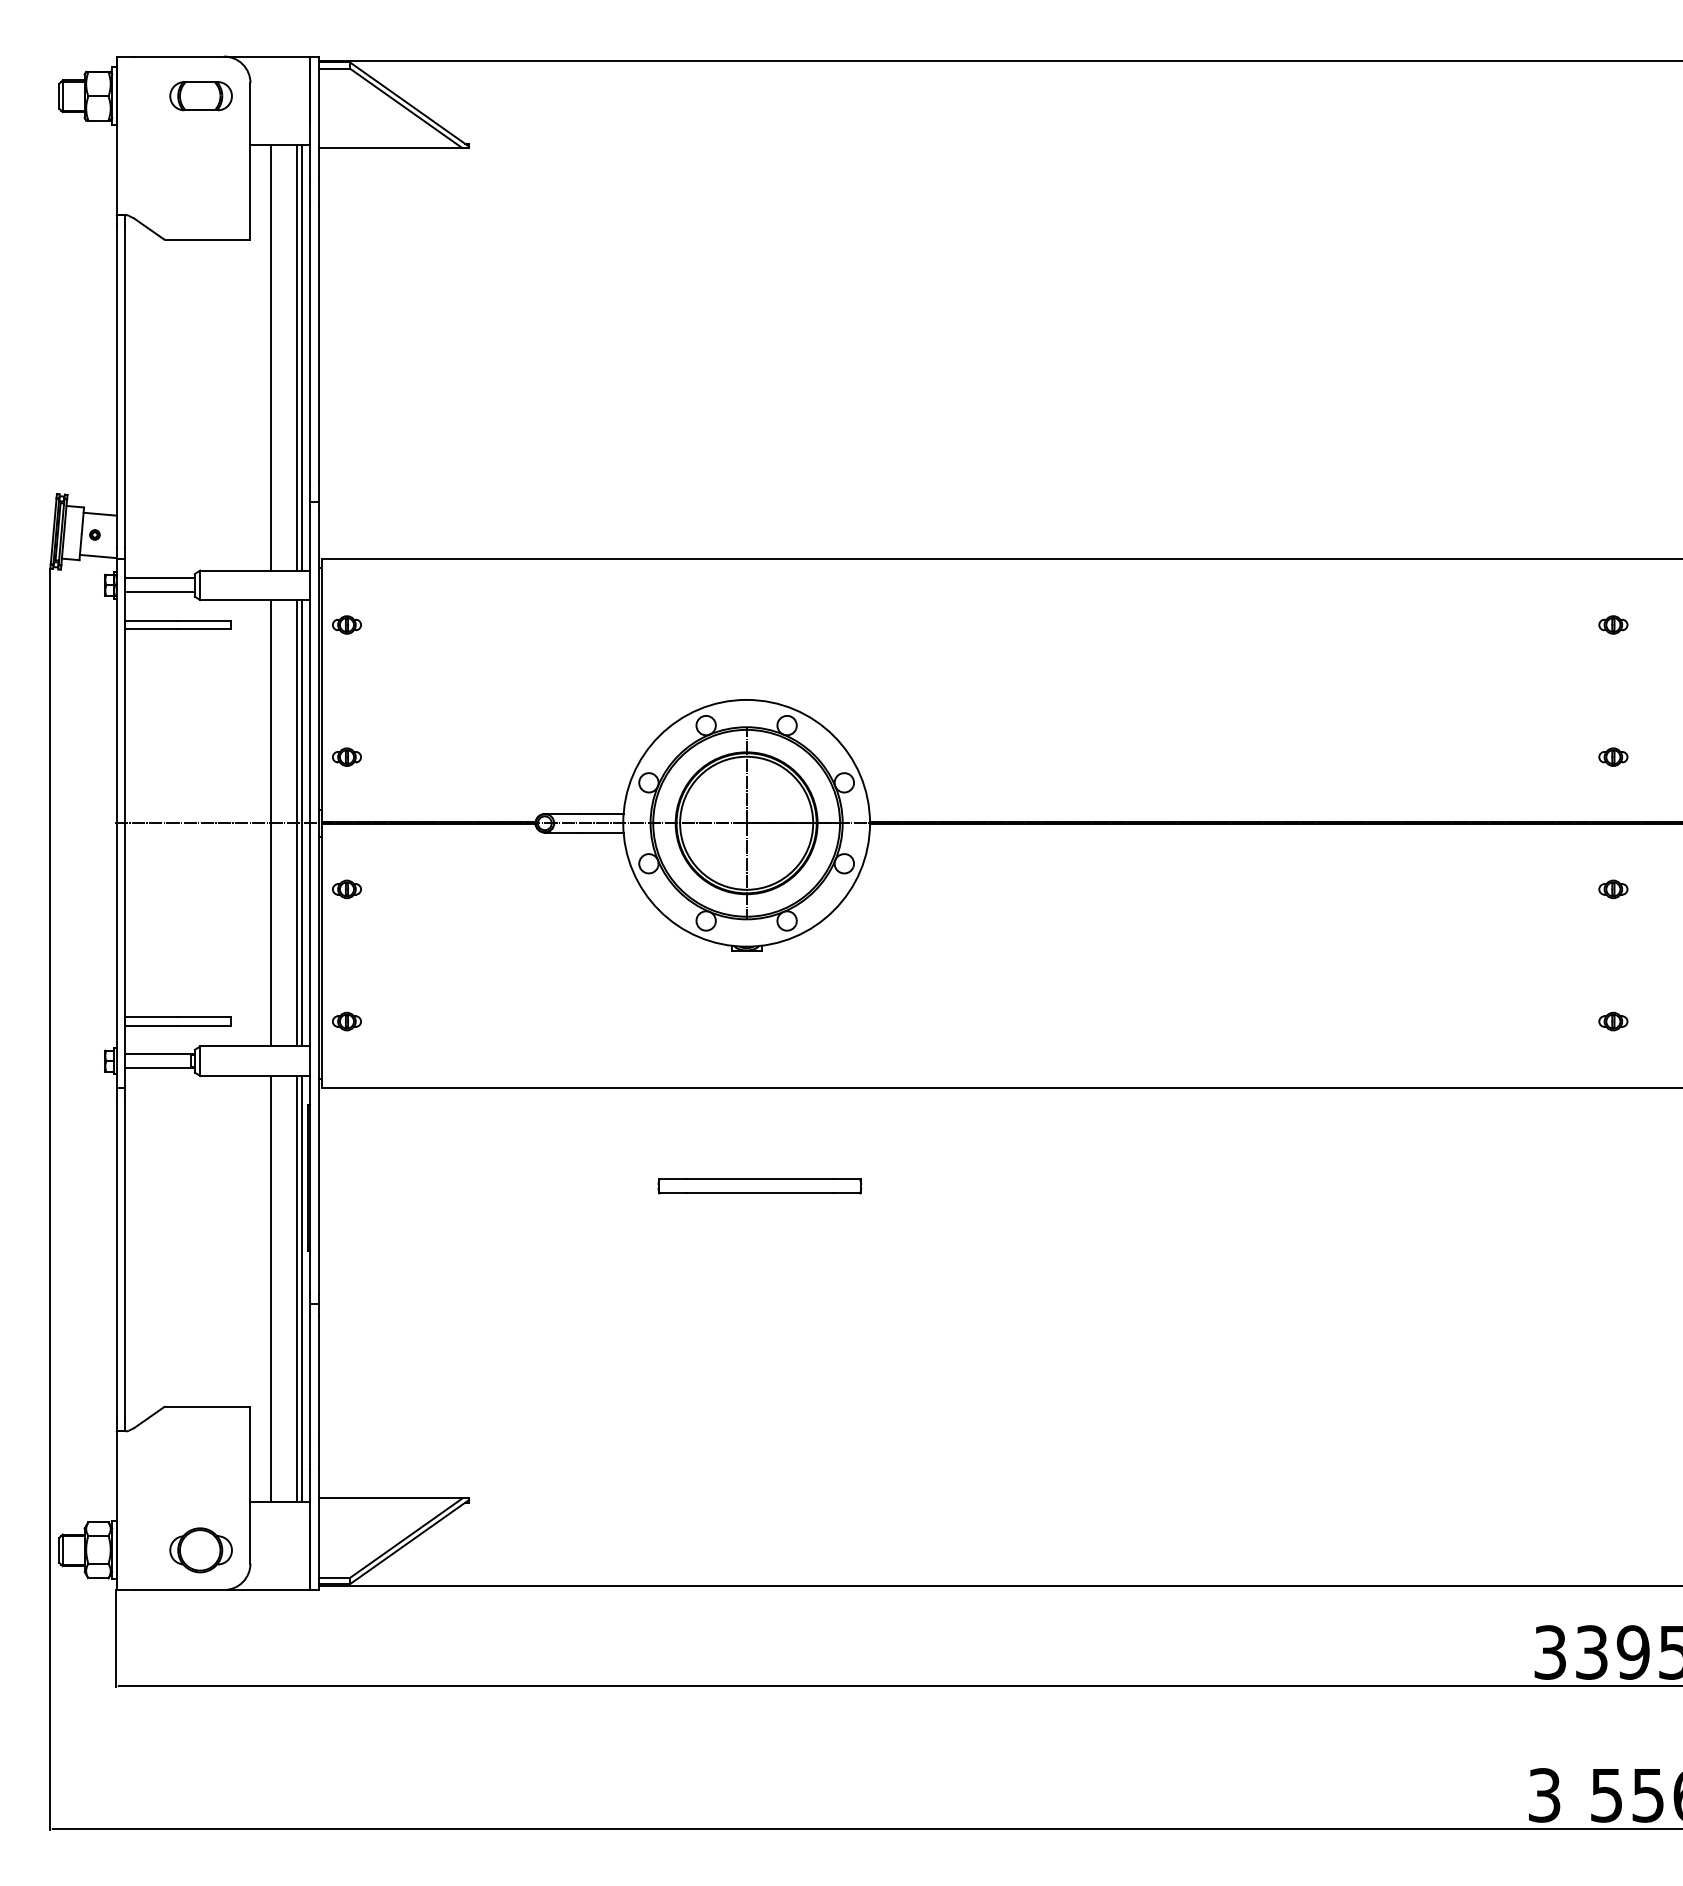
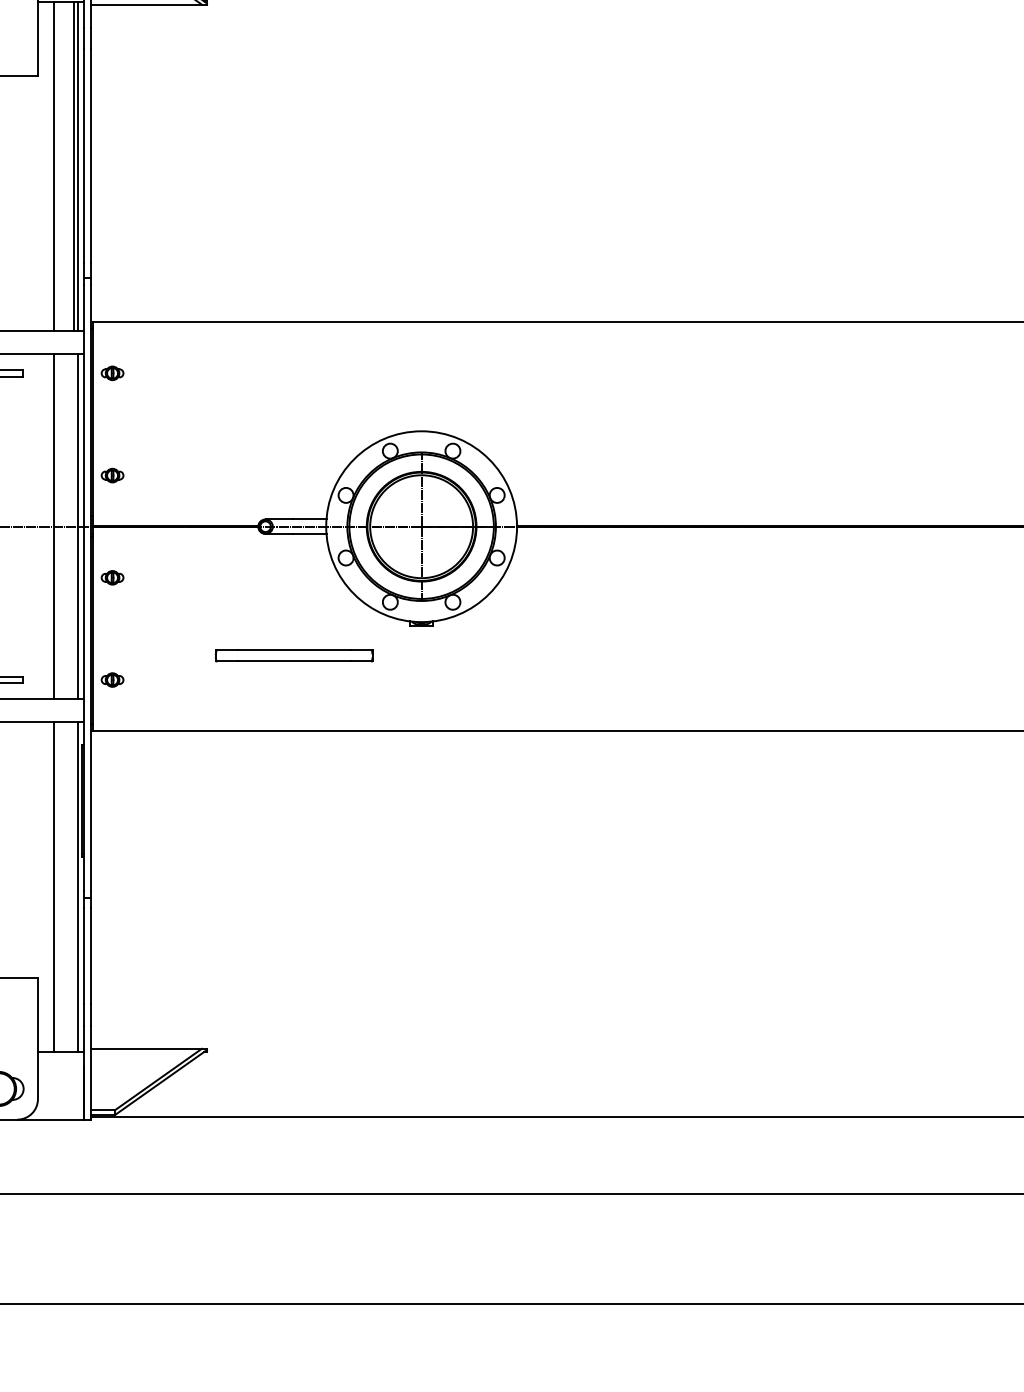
line: (297, 823) -> (74, 526), removed
part: (759, 1186) -> (293, 656), moved
line: (297, 1289) -> (74, 887), removed

